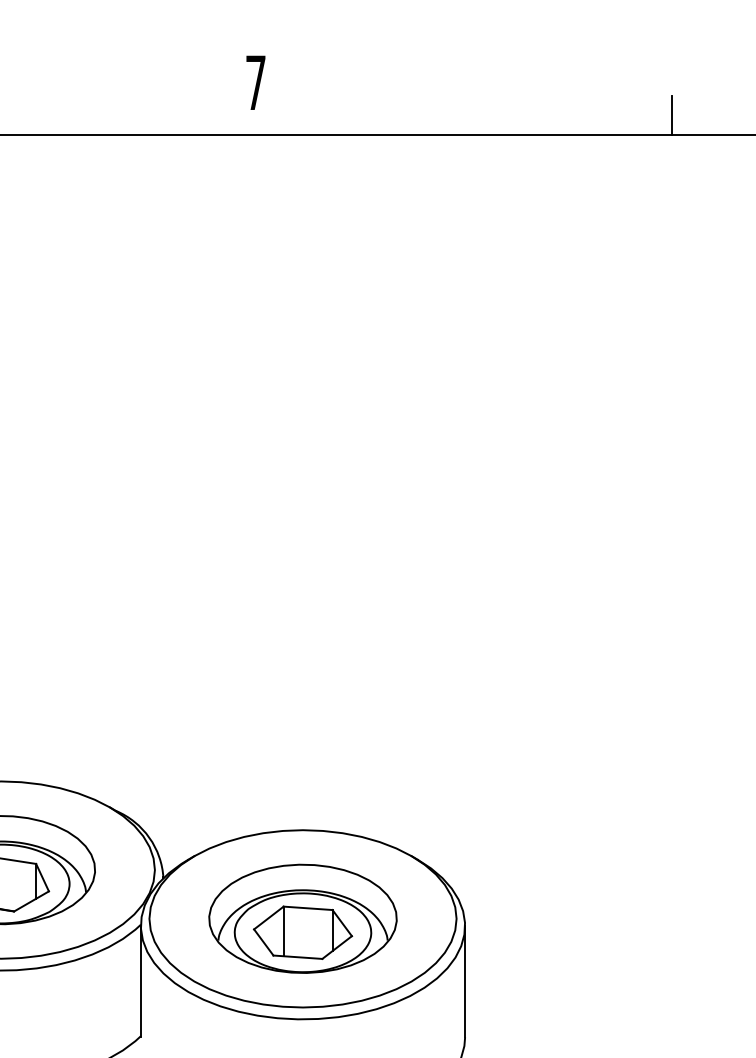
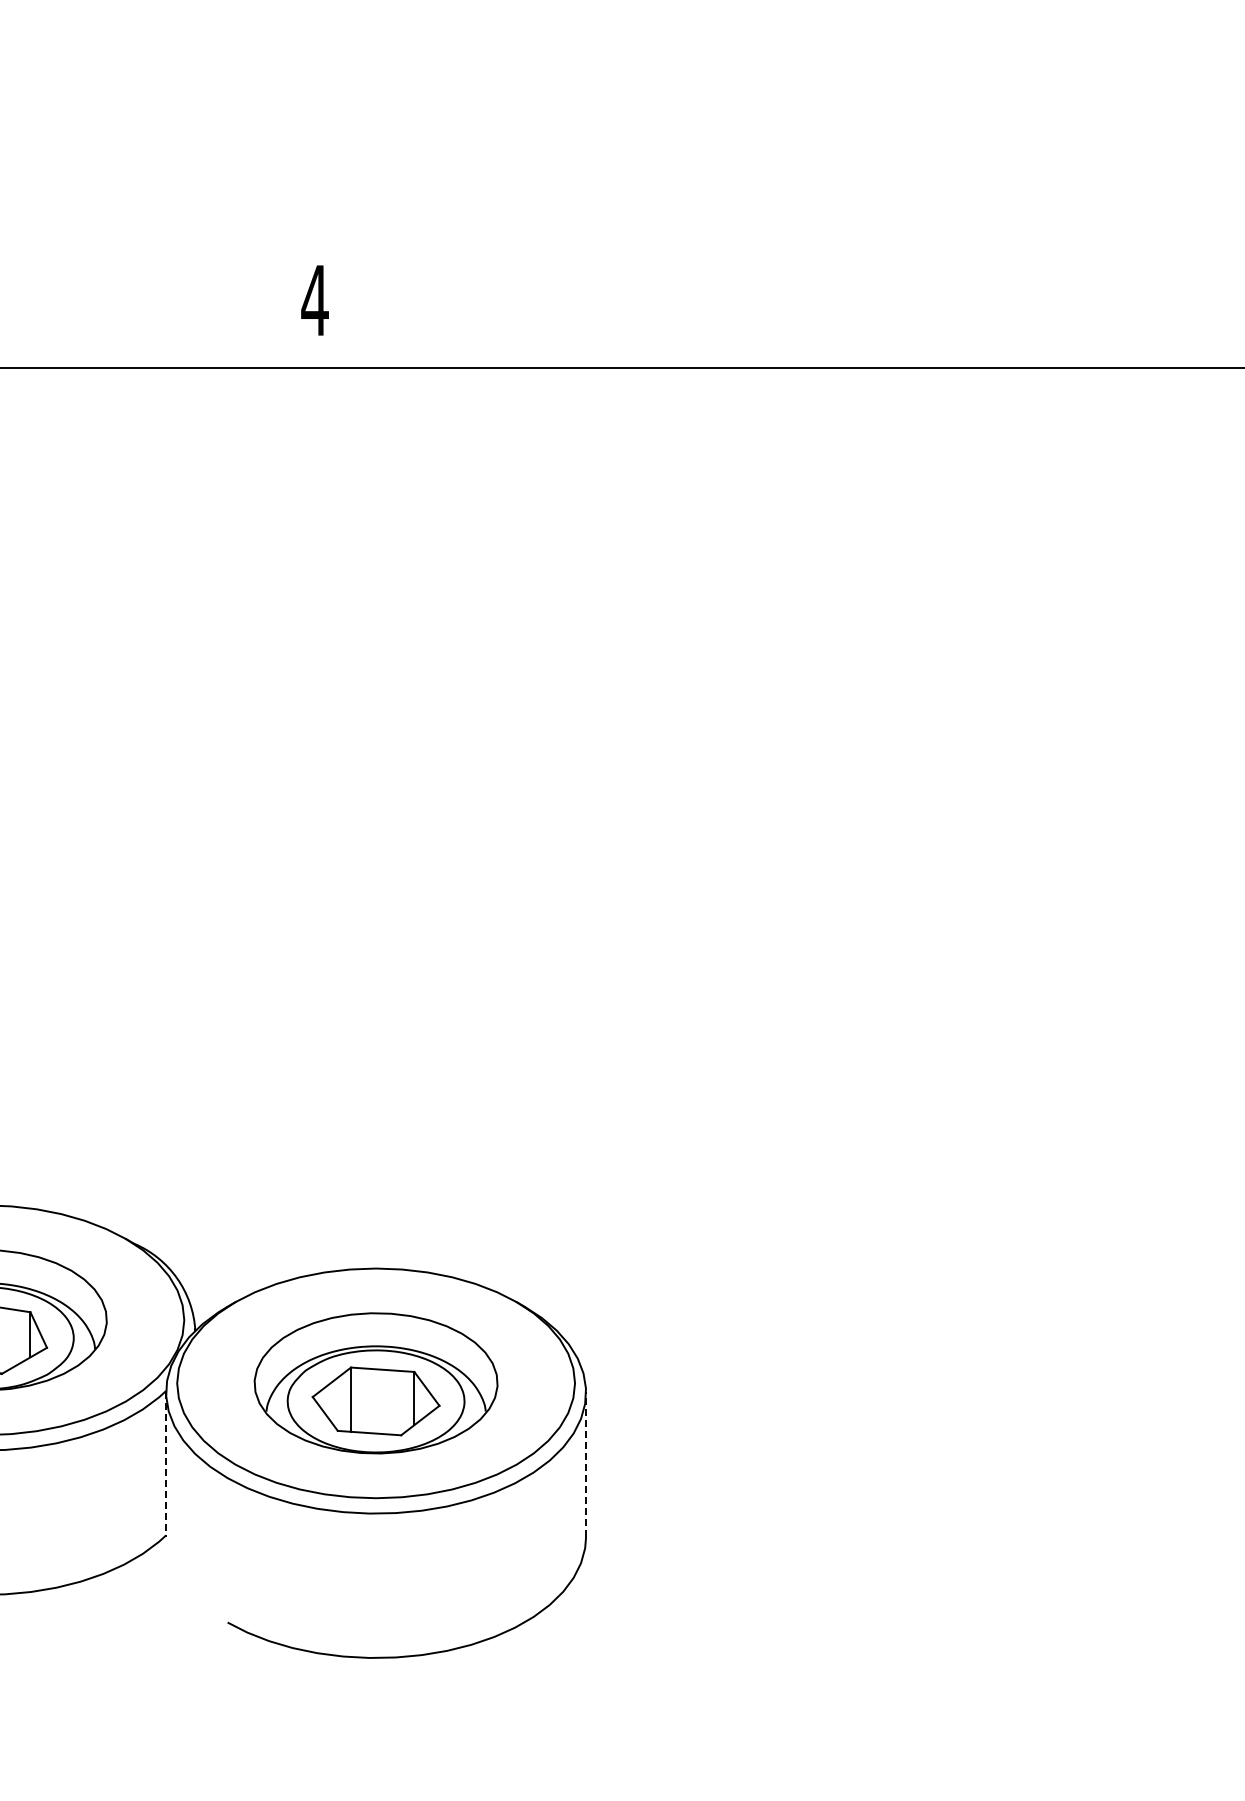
text: (255, 82) -> (314, 300), 7 -> 4
line: (671, 115) -> (853, 342), removed
line: (465, 981) -> (586, 1464), solid -> dashed
line: (141, 982) -> (166, 1465), solid -> dashed

